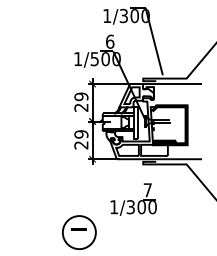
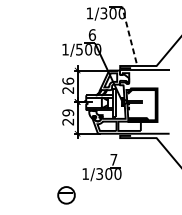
line: (154, 41) -> (129, 34), solid -> dashed
text: (81, 96) -> (68, 81), 29 -> 26
part: (133, 199) -> (101, 167), moved
circle: (78, 232) -> (65, 195), size x0.6

